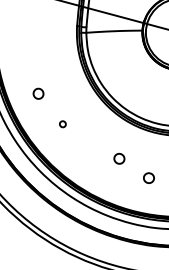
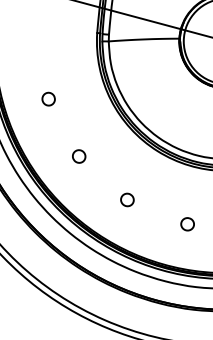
part: (38, 93) -> (48, 98), moved
part: (63, 124) -> (79, 156), size x1.67
part: (119, 158) -> (127, 199), moved

